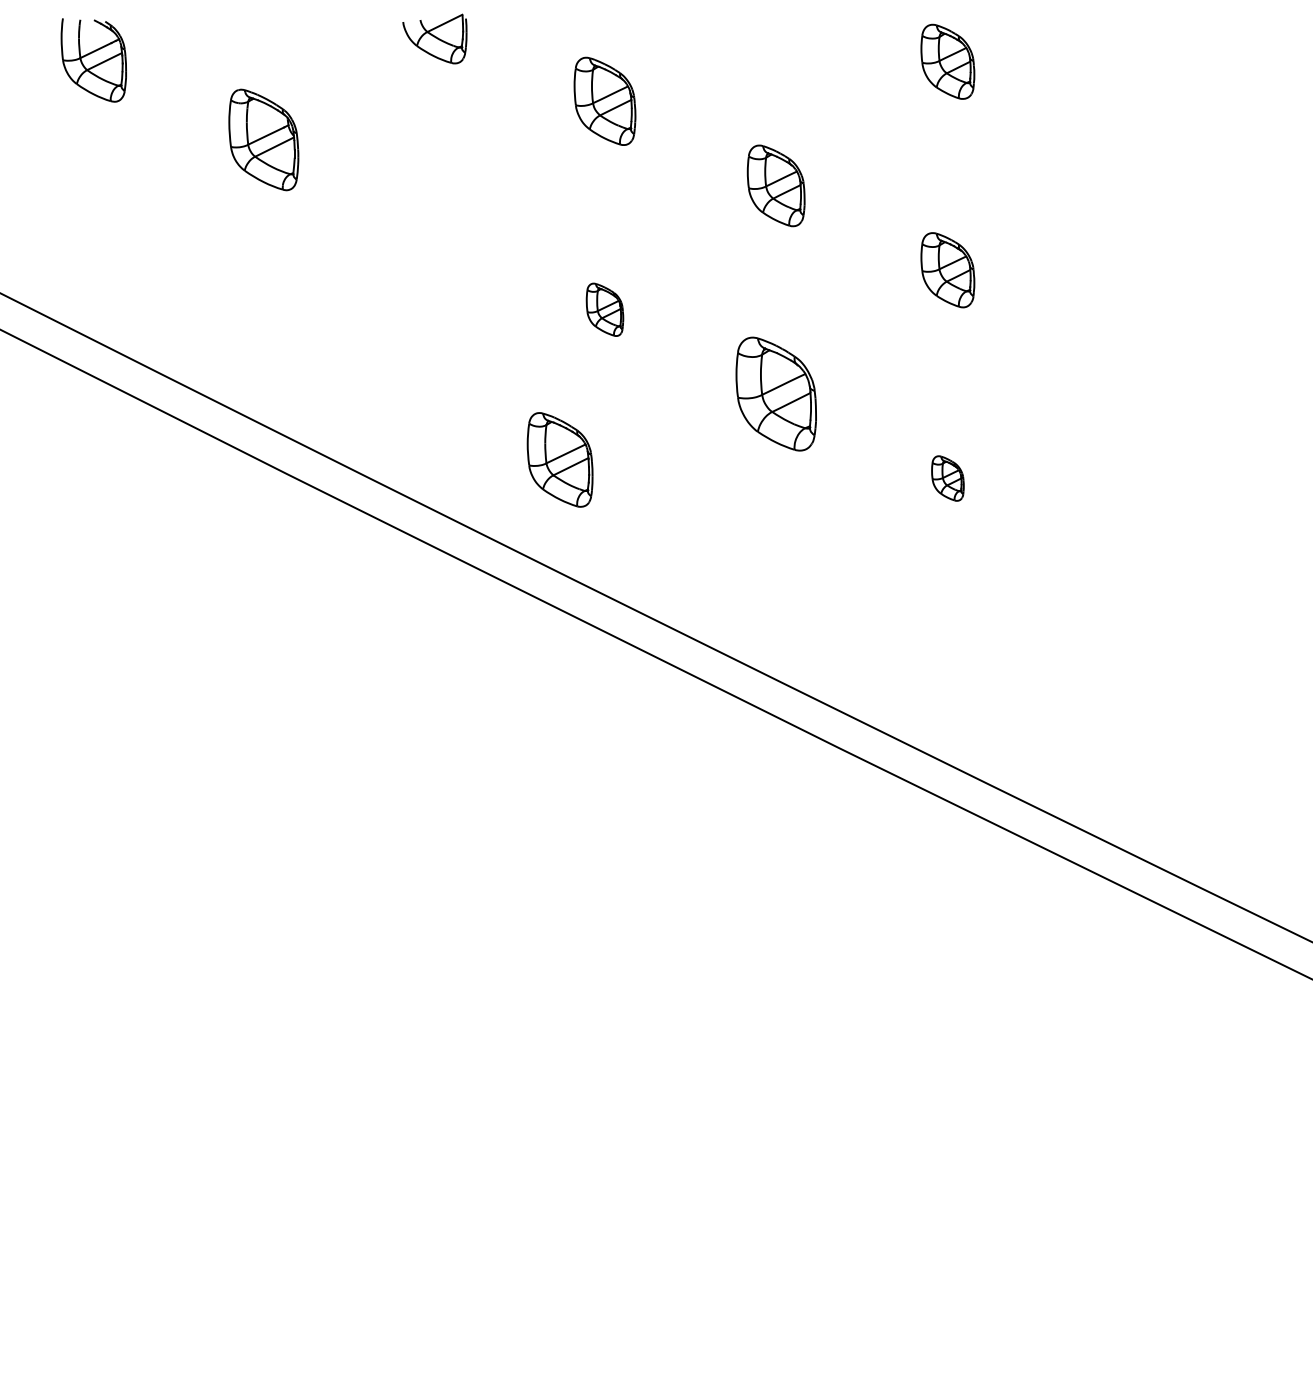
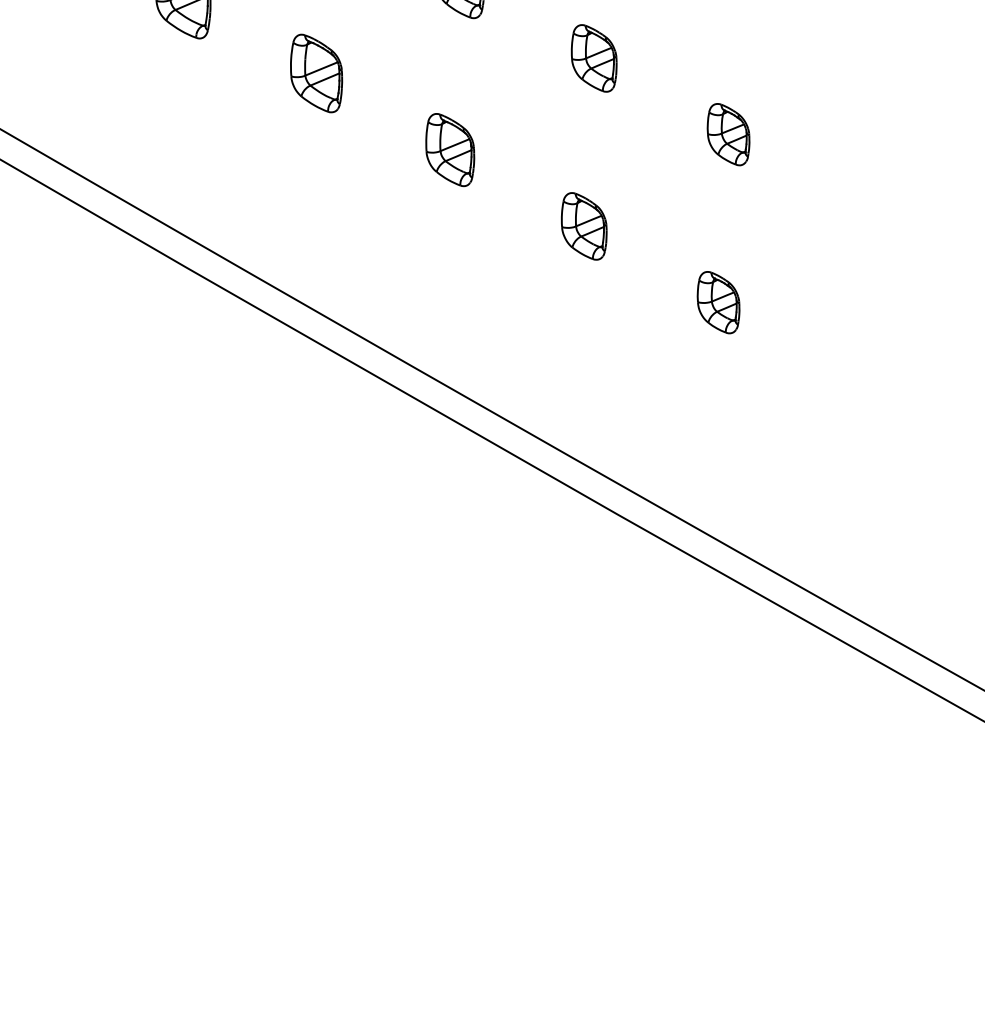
part: (604, 309) -> (449, 149), size x1.67
part: (775, 394) -> (583, 226), size x0.71
part: (559, 459) -> (316, 73), moved
part: (947, 478) -> (718, 302), size x1.67

